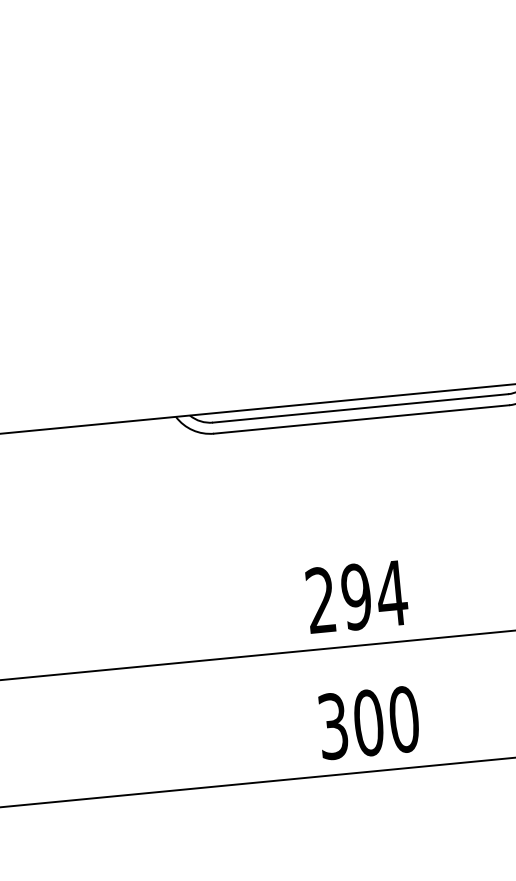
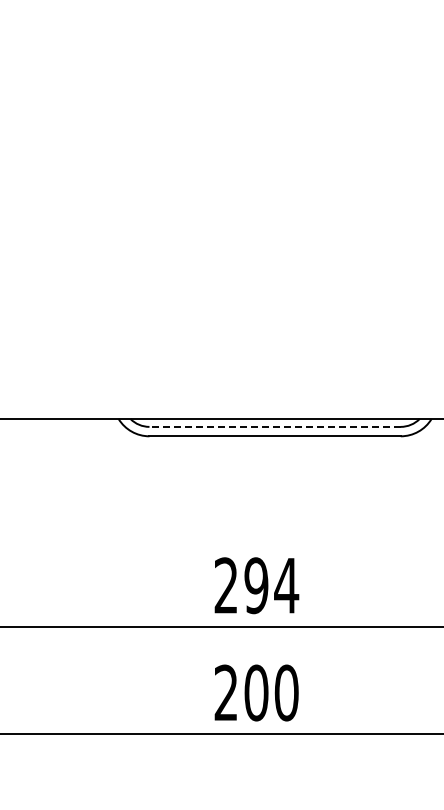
line: (360, 407) -> (275, 426), solid -> dashed
text: (332, 725) -> (225, 692), 300 -> 200

